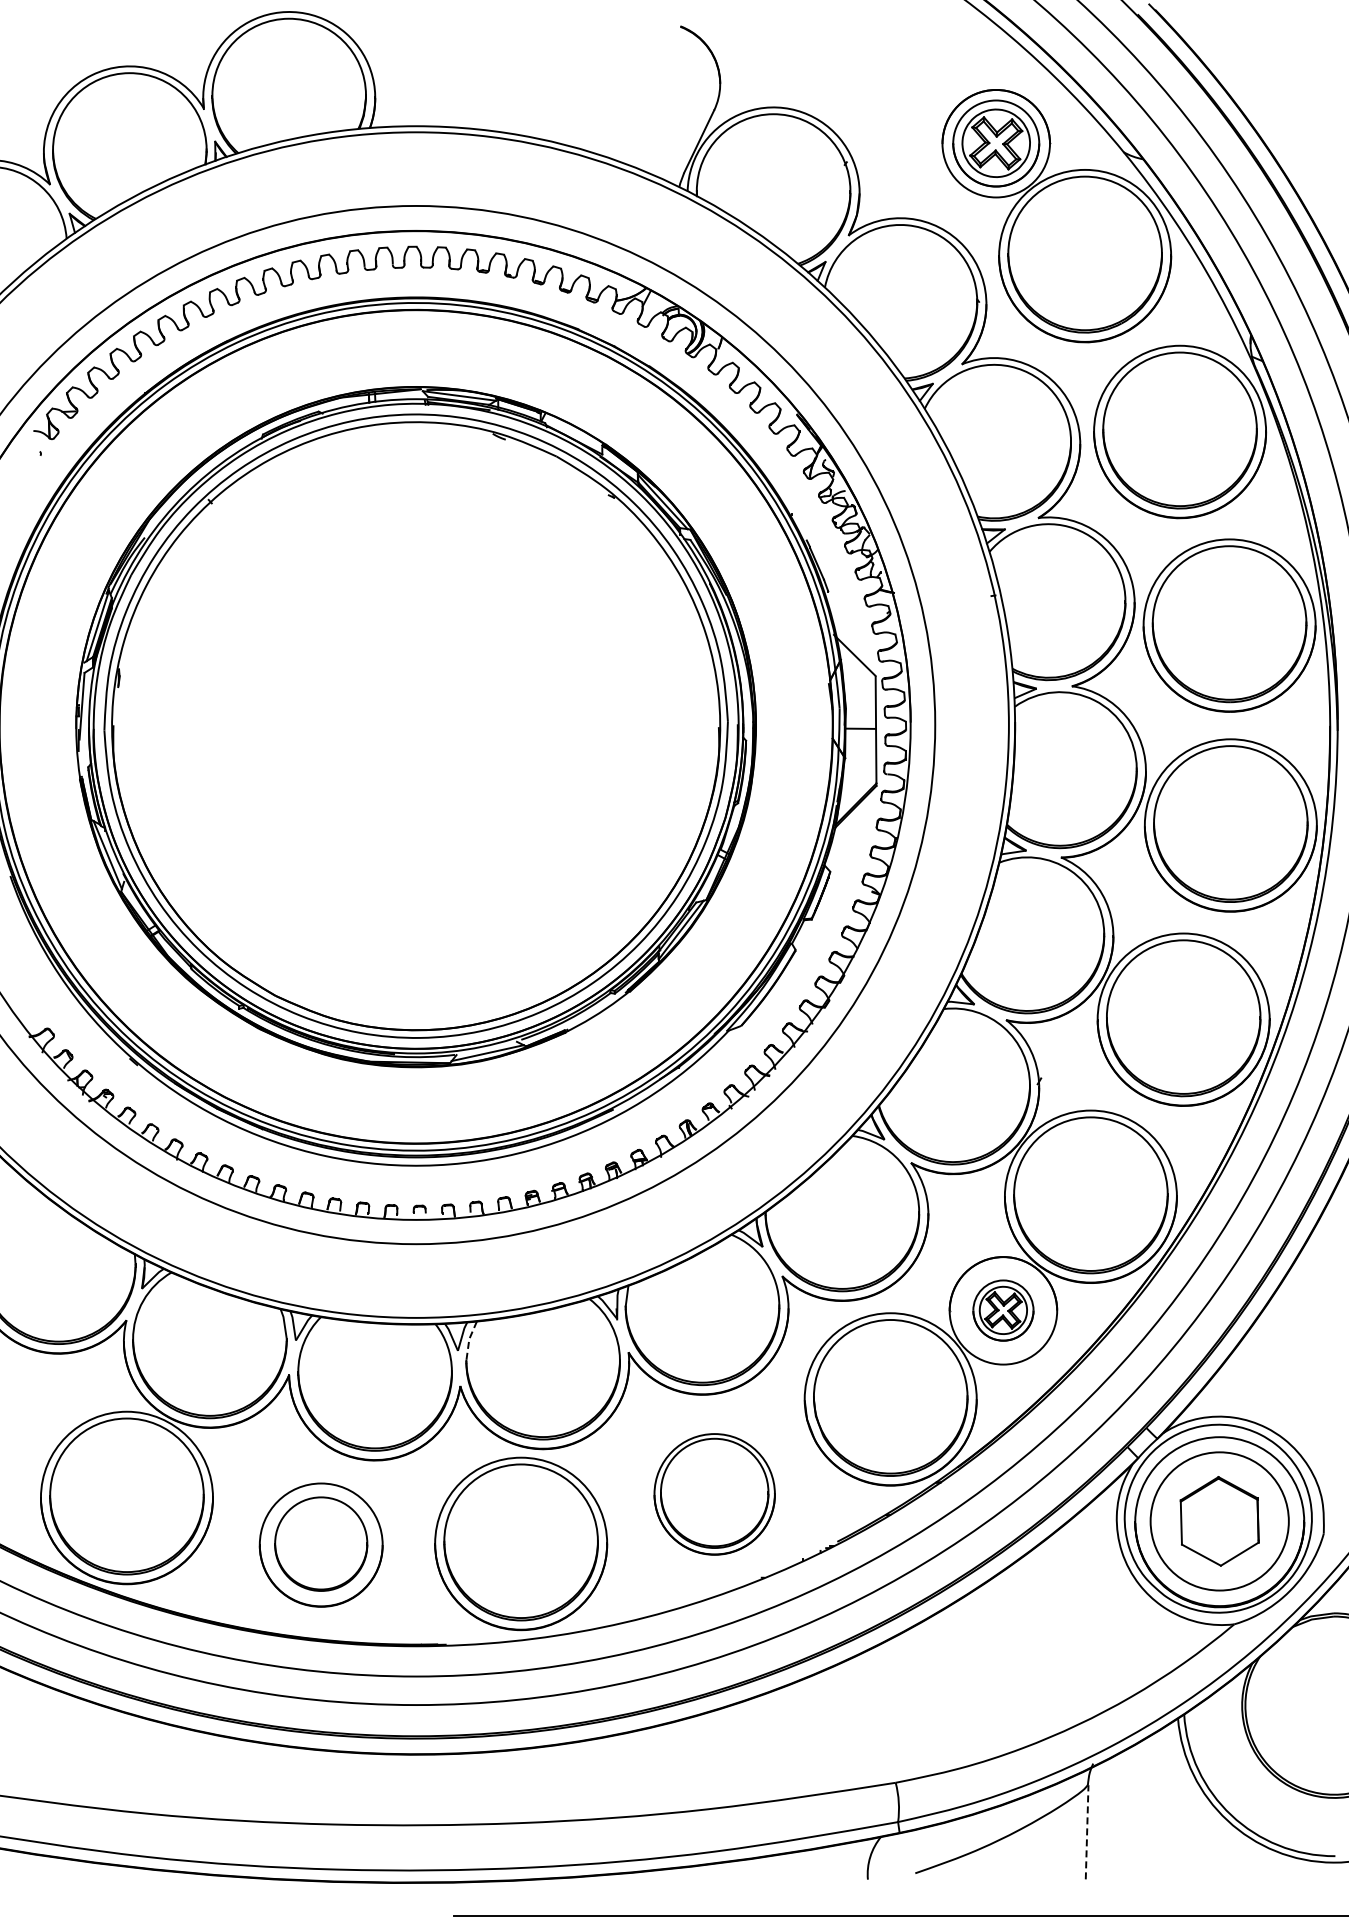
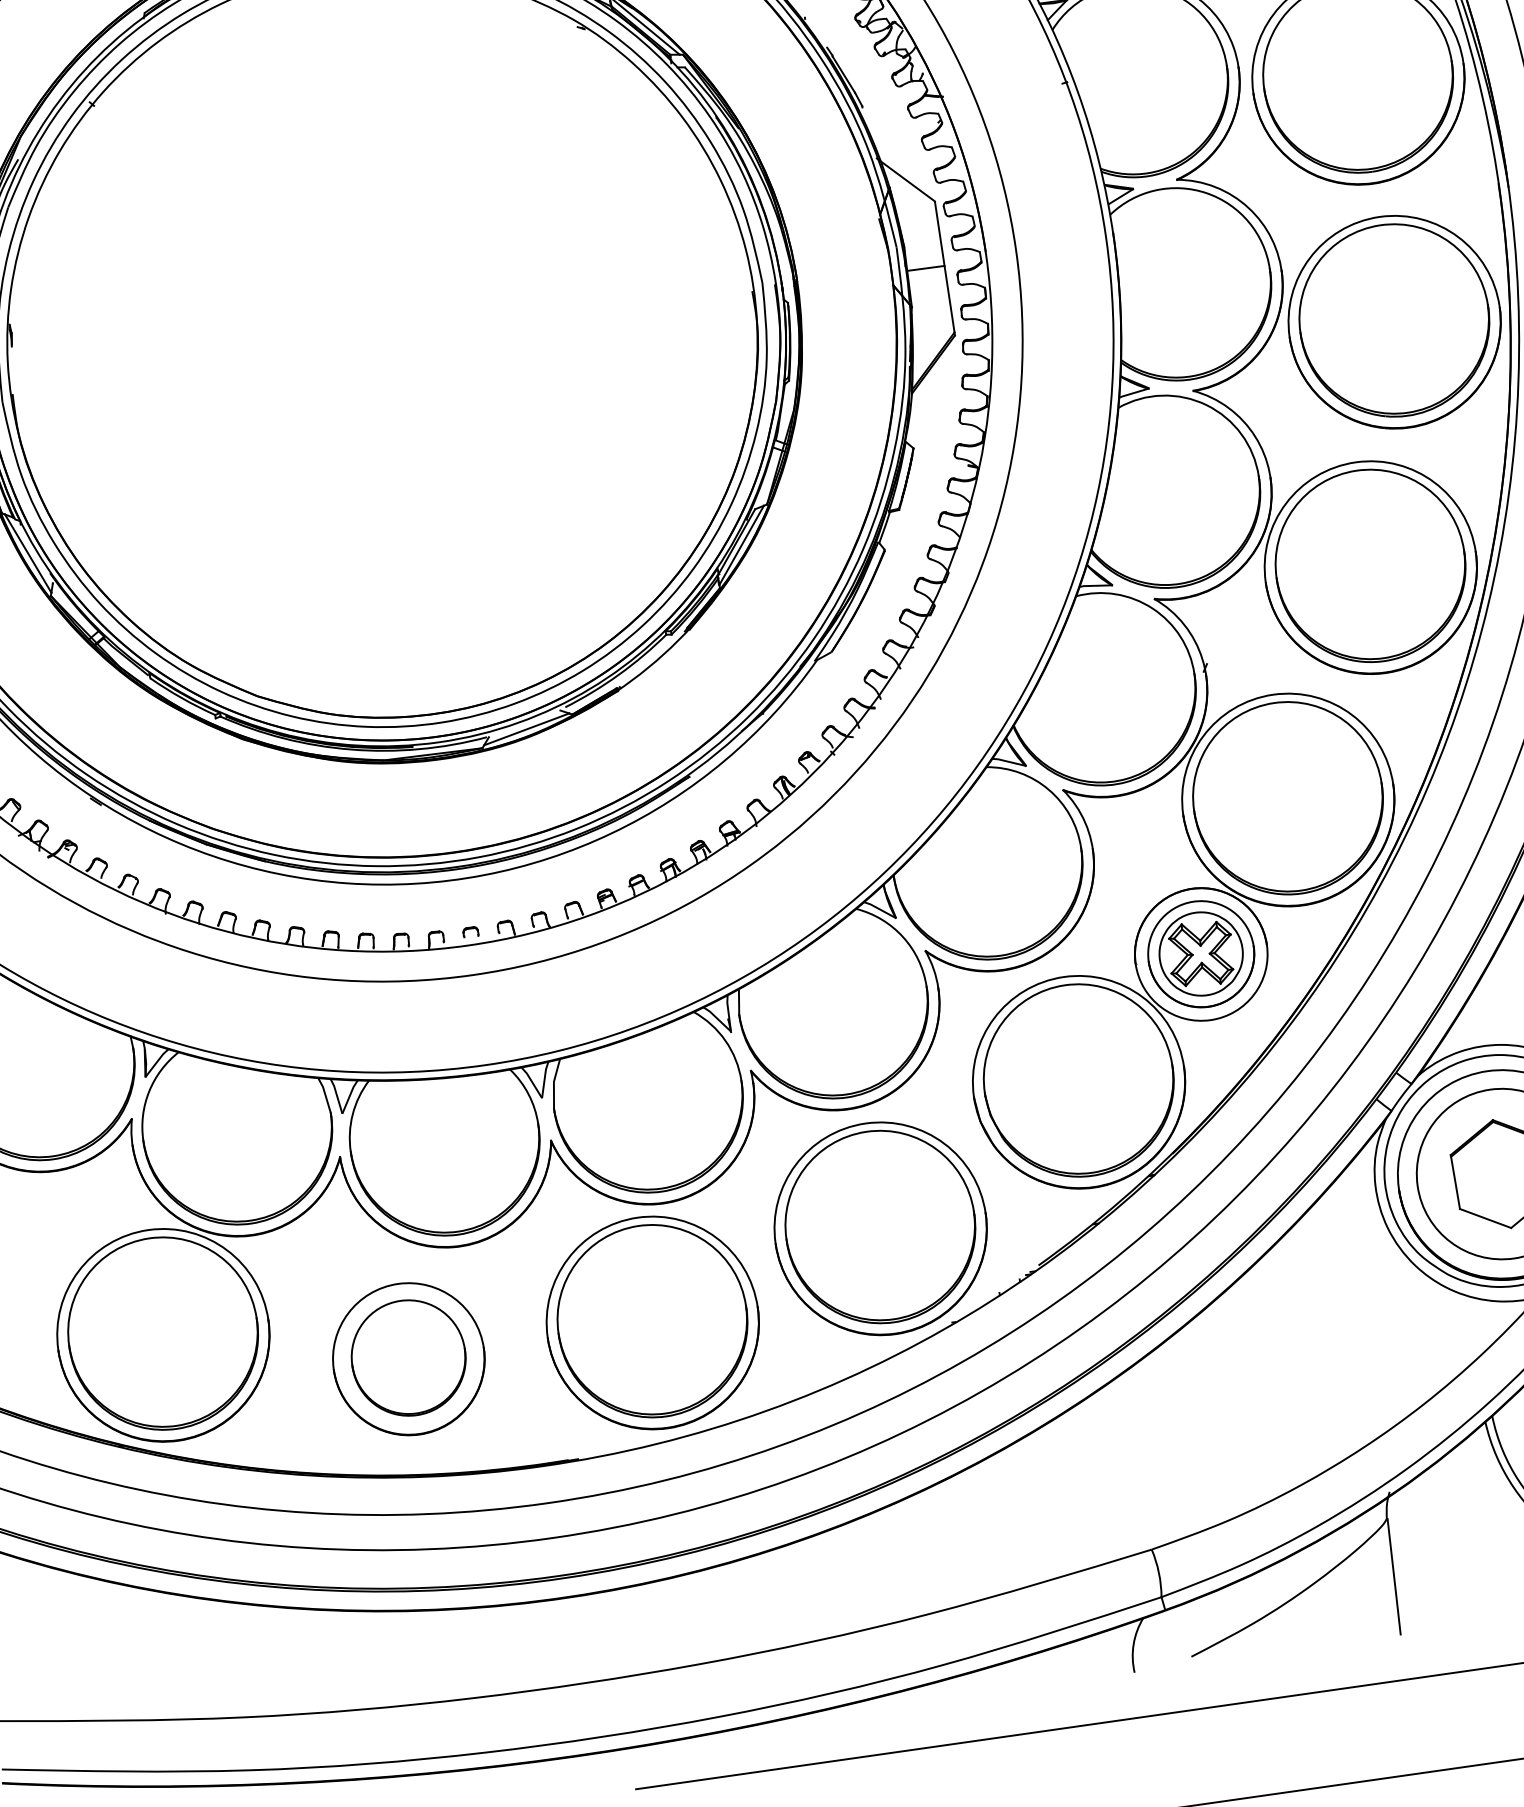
part: (1003, 1310) -> (1201, 954), size x1.43
line: (469, 1340) -> (554, 1083), dashed -> solid
part: (714, 1494) -> (880, 1229), size x1.43
line: (1087, 1831) -> (1394, 1575), dashed -> solid

